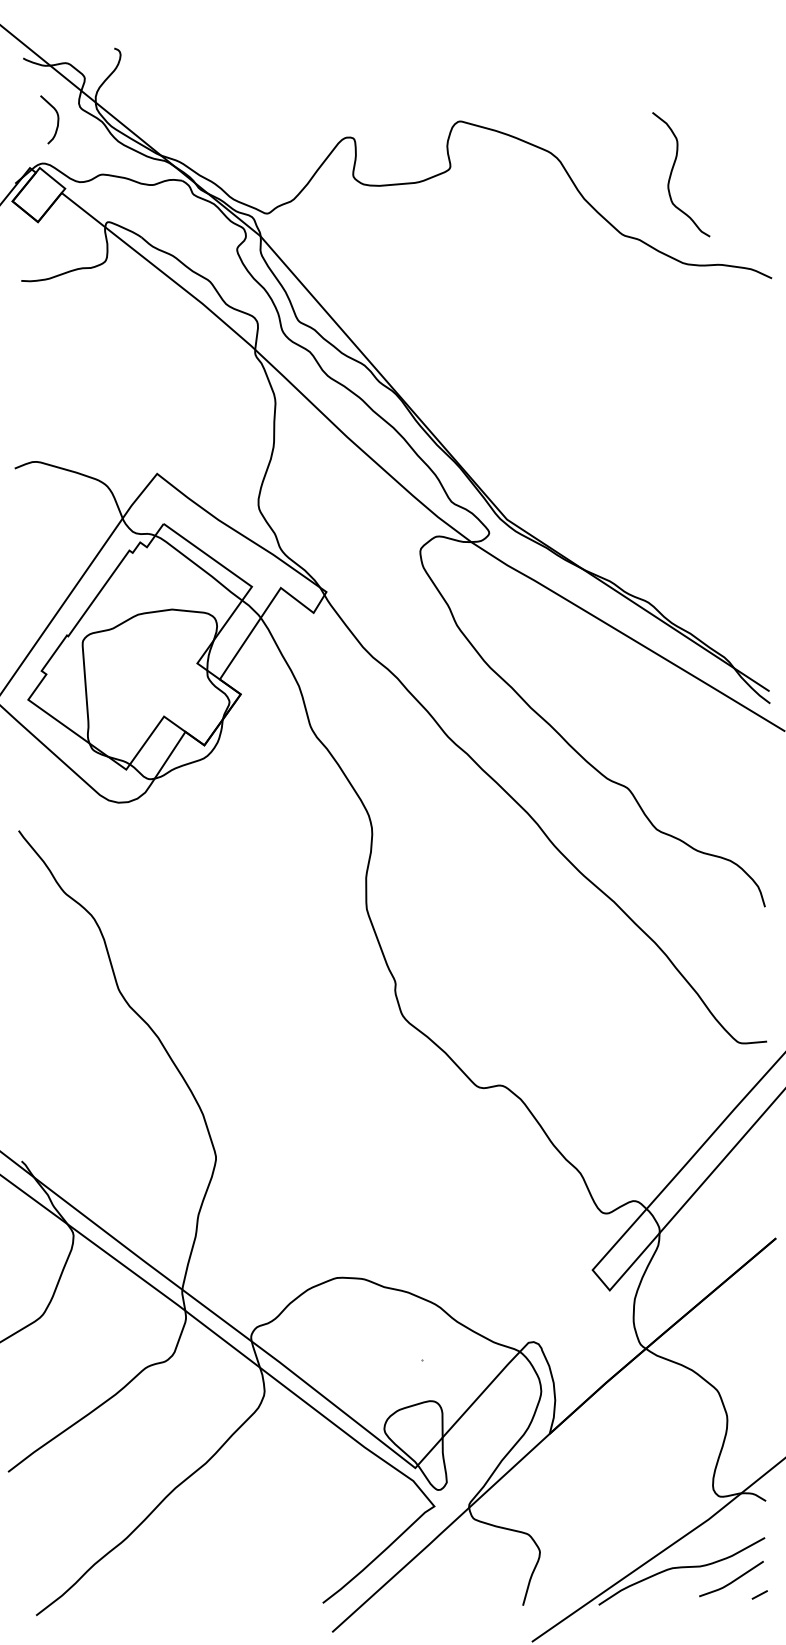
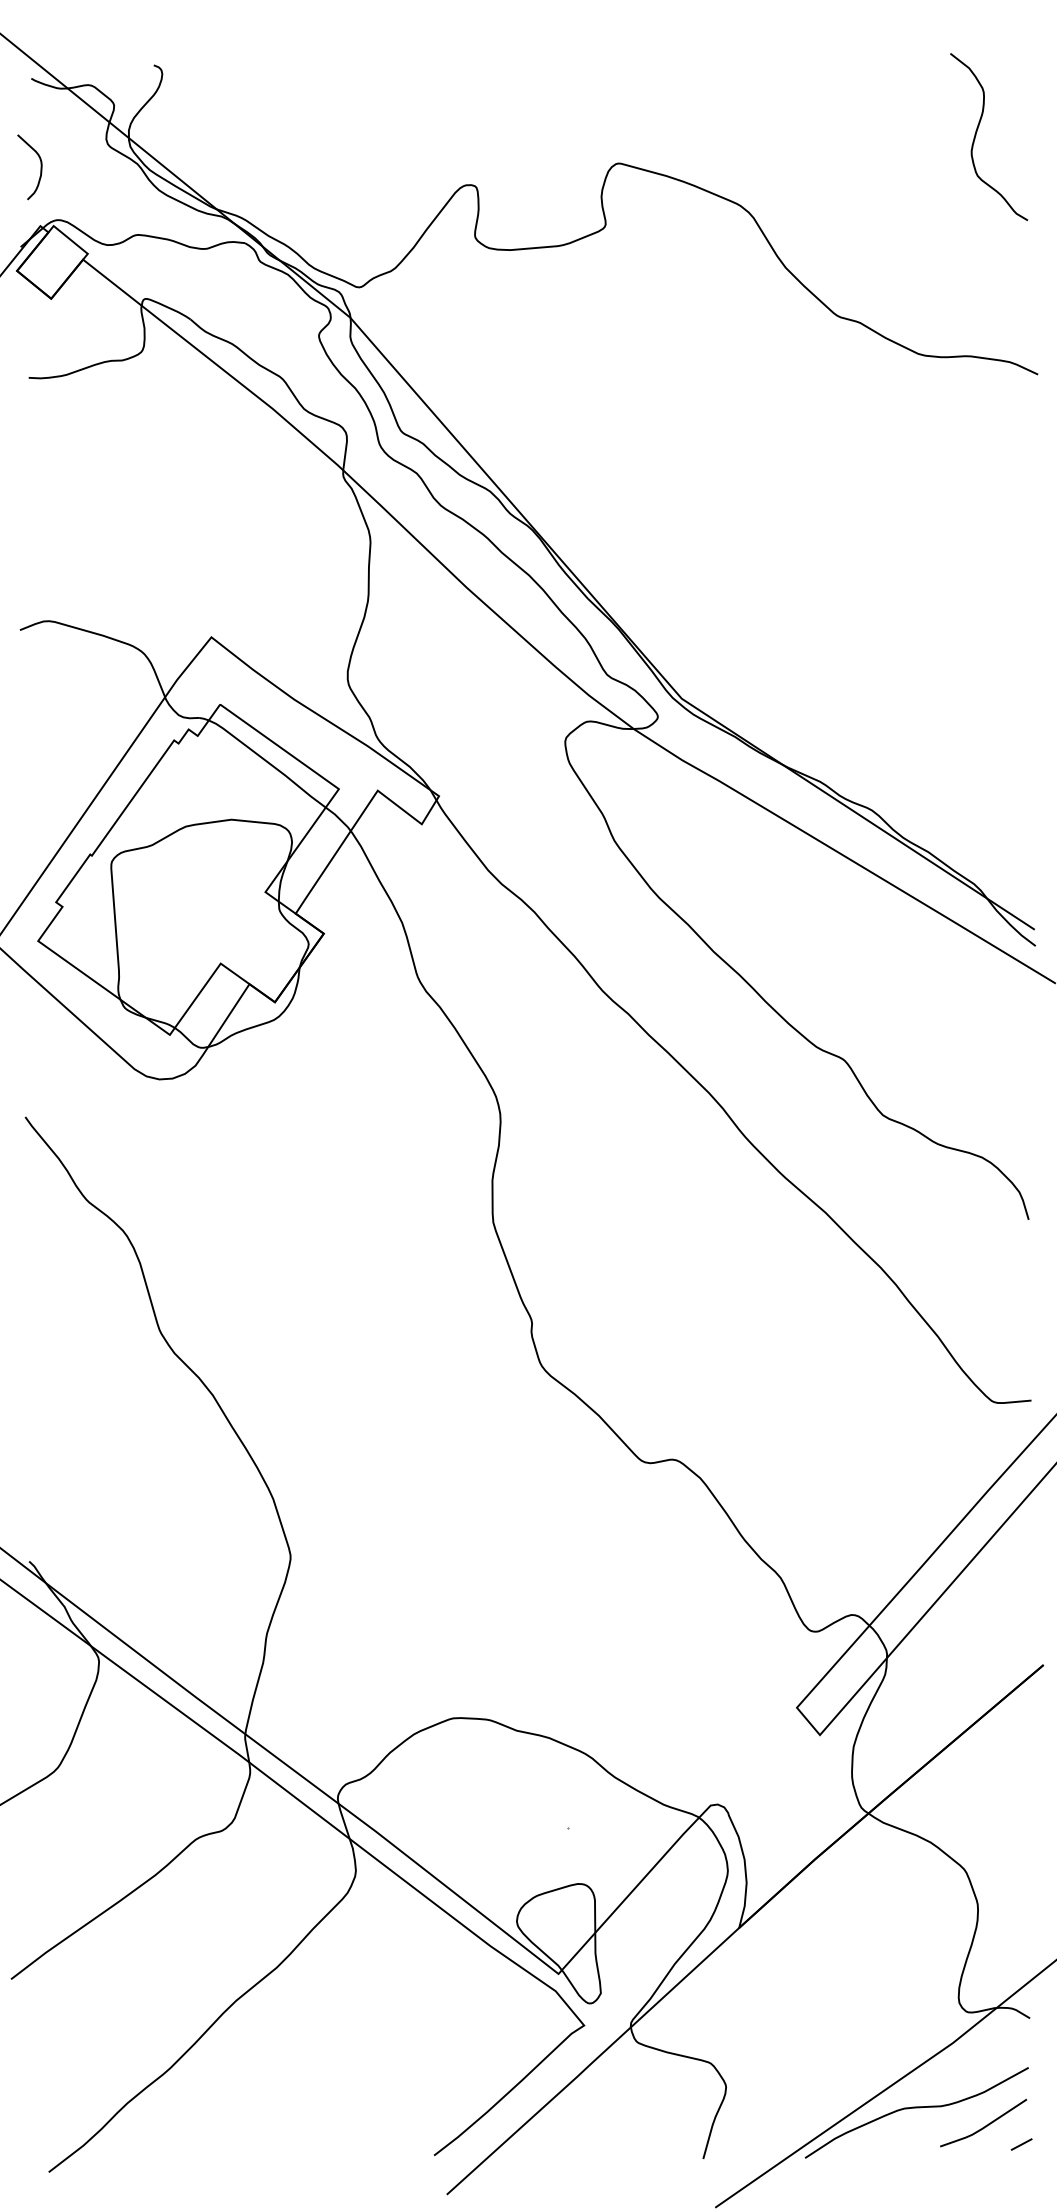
curve: (57, 119) -> (40, 167), moved
curve: (672, 171) -> (977, 132), moved

